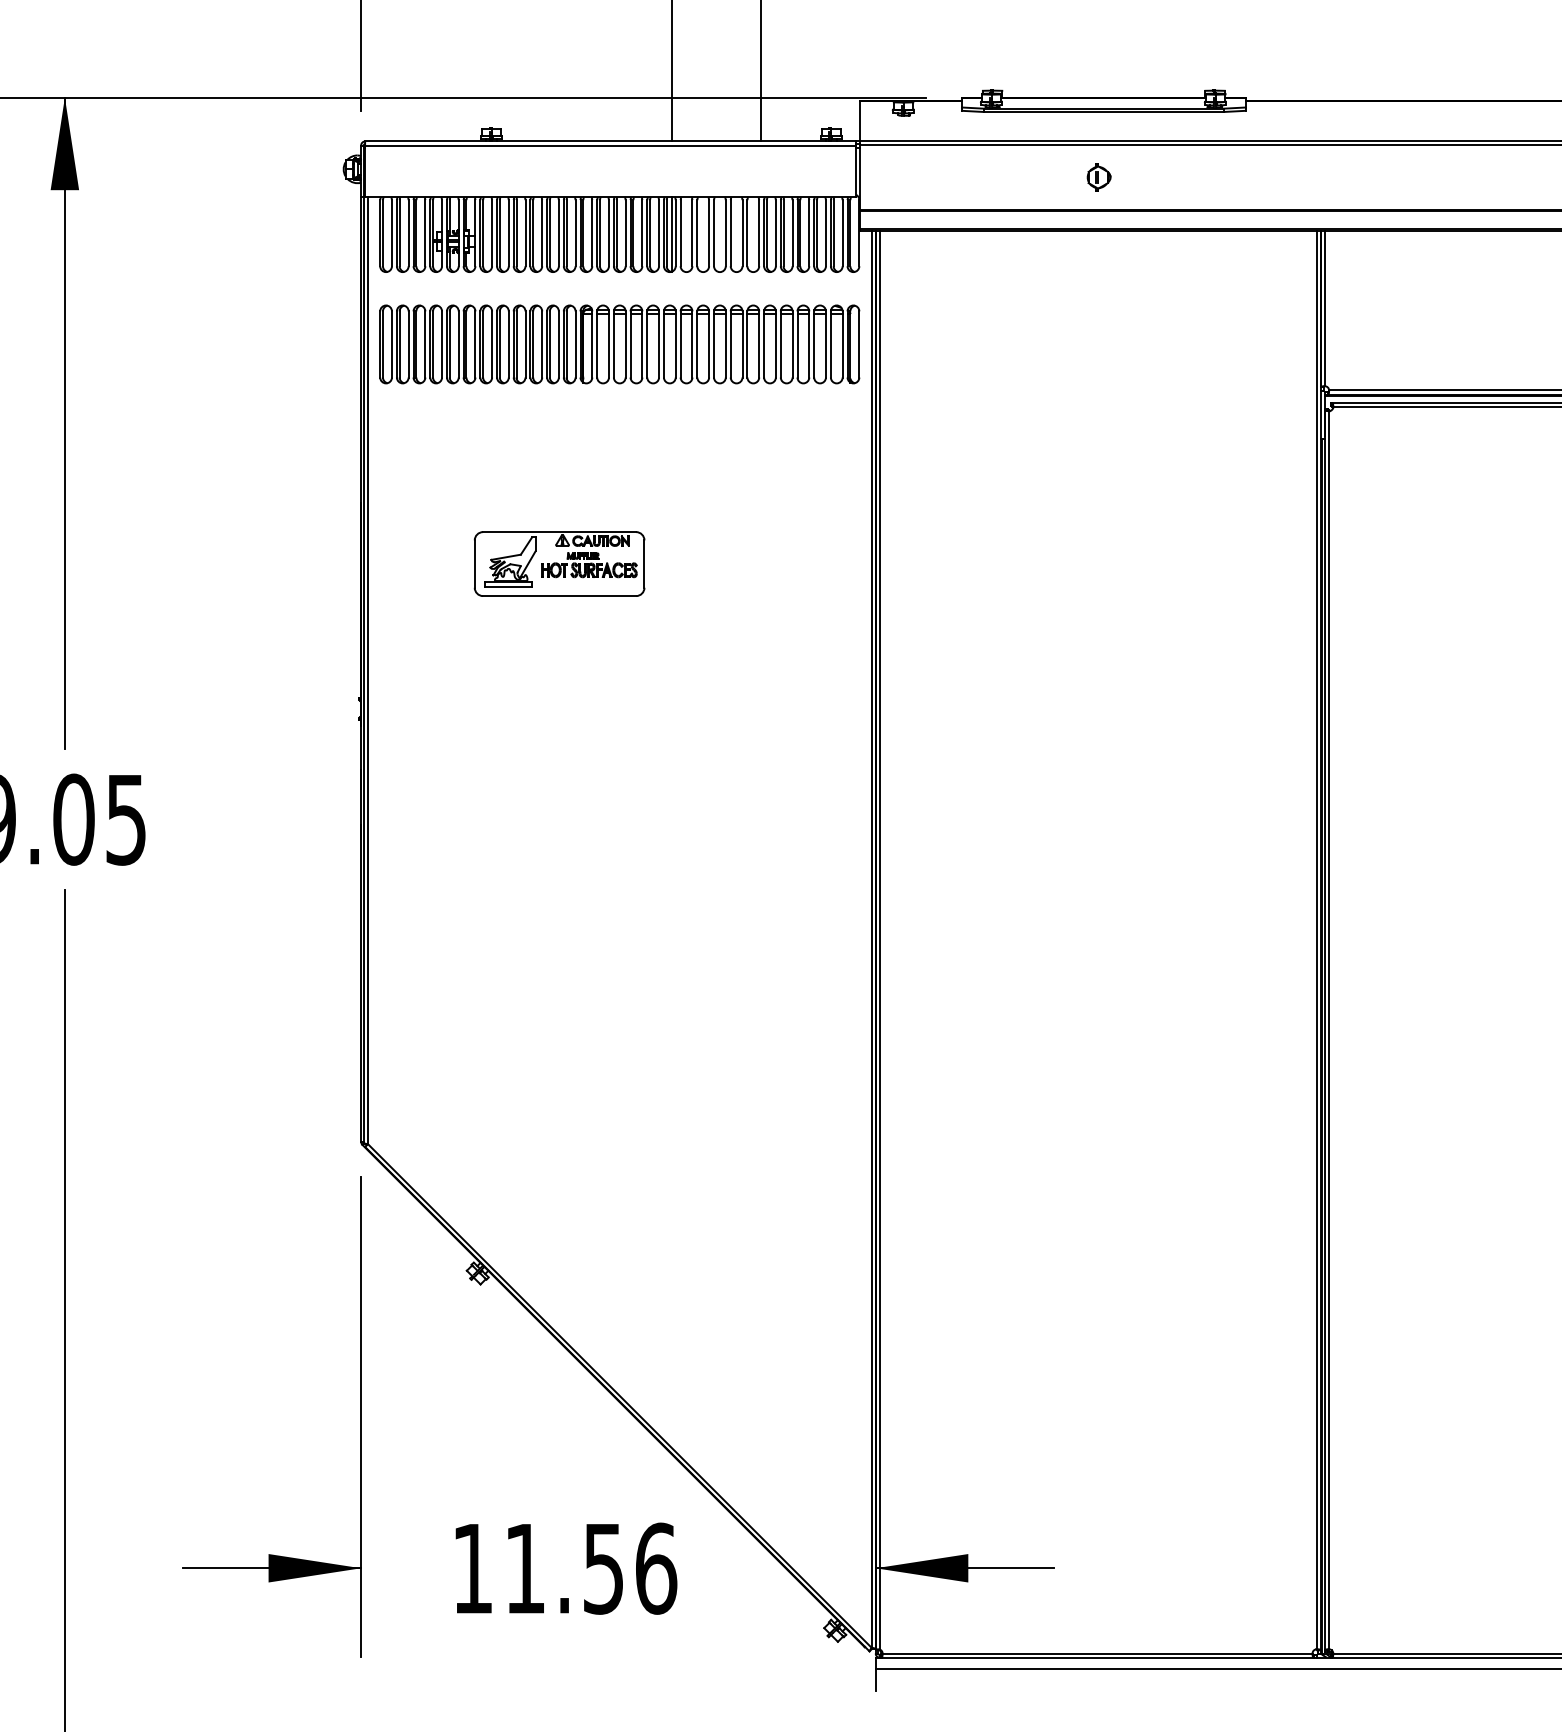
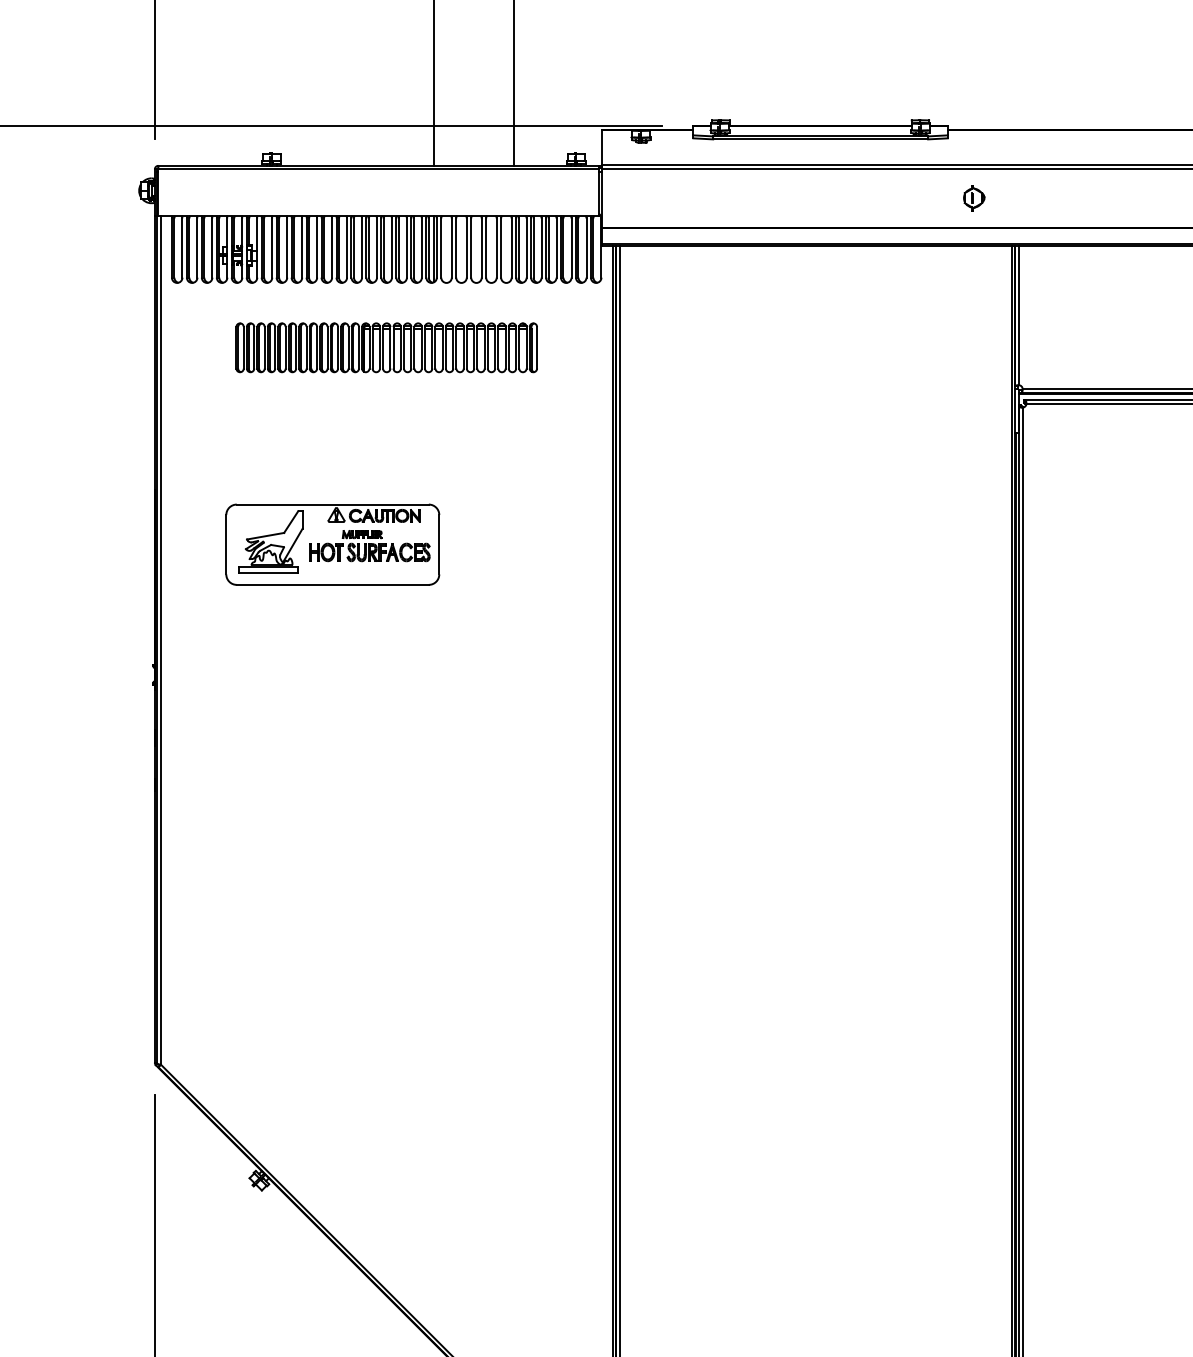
part: (1098, 177) -> (973, 198), moved
part: (619, 344) -> (386, 347), size x0.7
part: (559, 563) -> (332, 544), size x1.4

